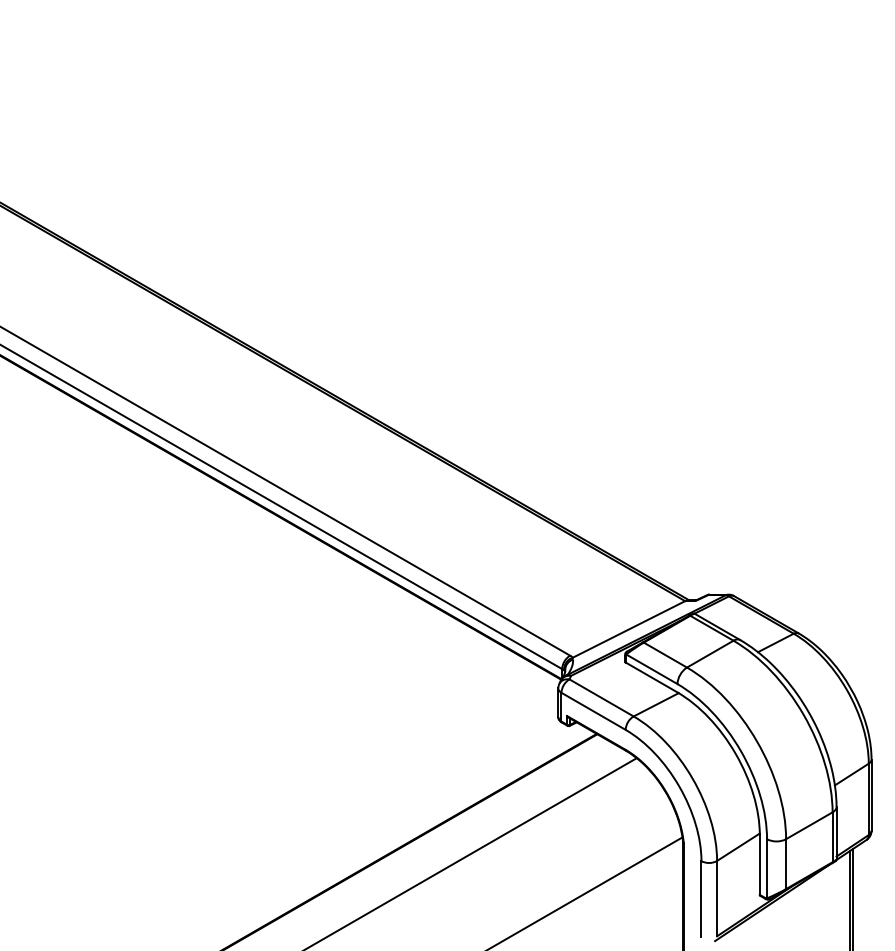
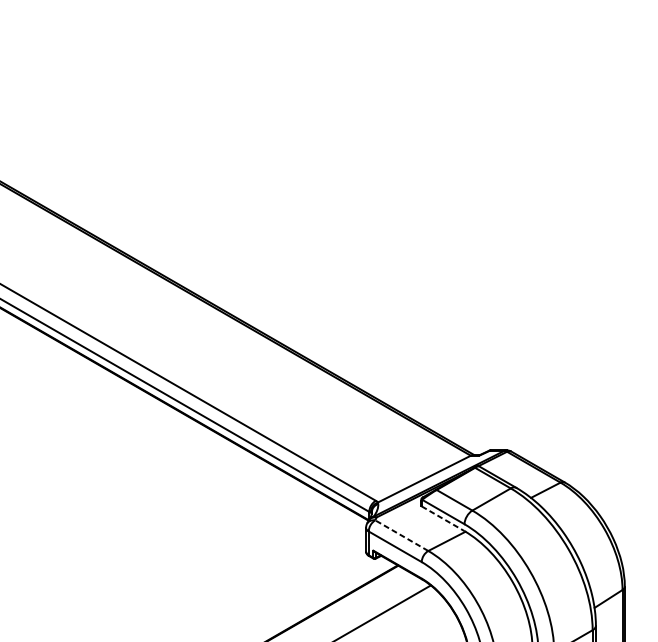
line: (651, 677) -> (443, 518), solid -> dashed
line: (601, 697) -> (401, 535), solid -> dashed

